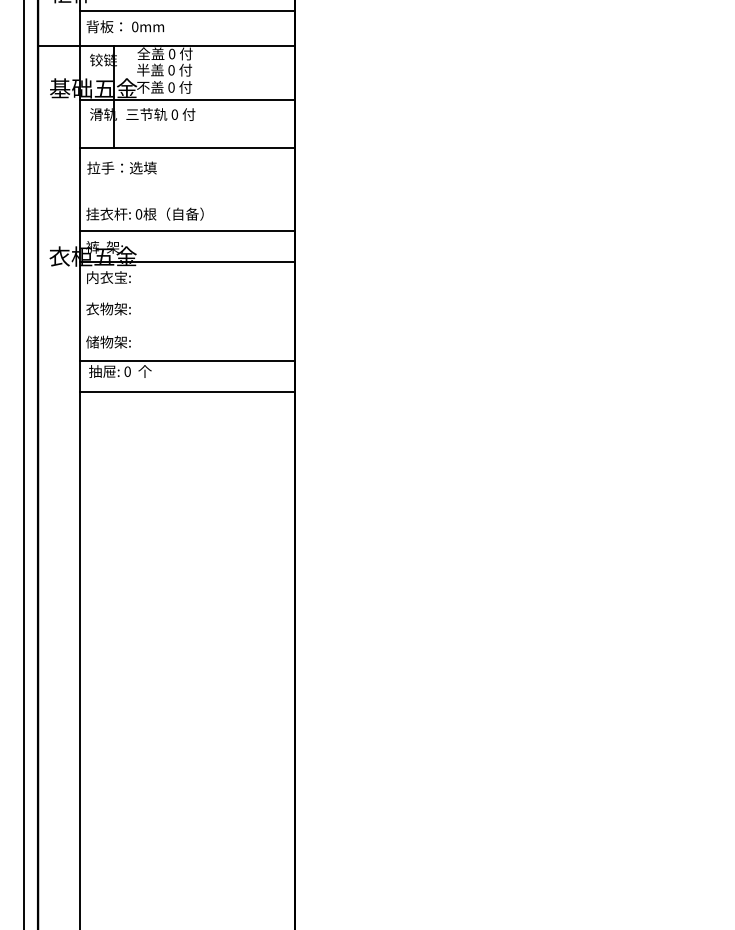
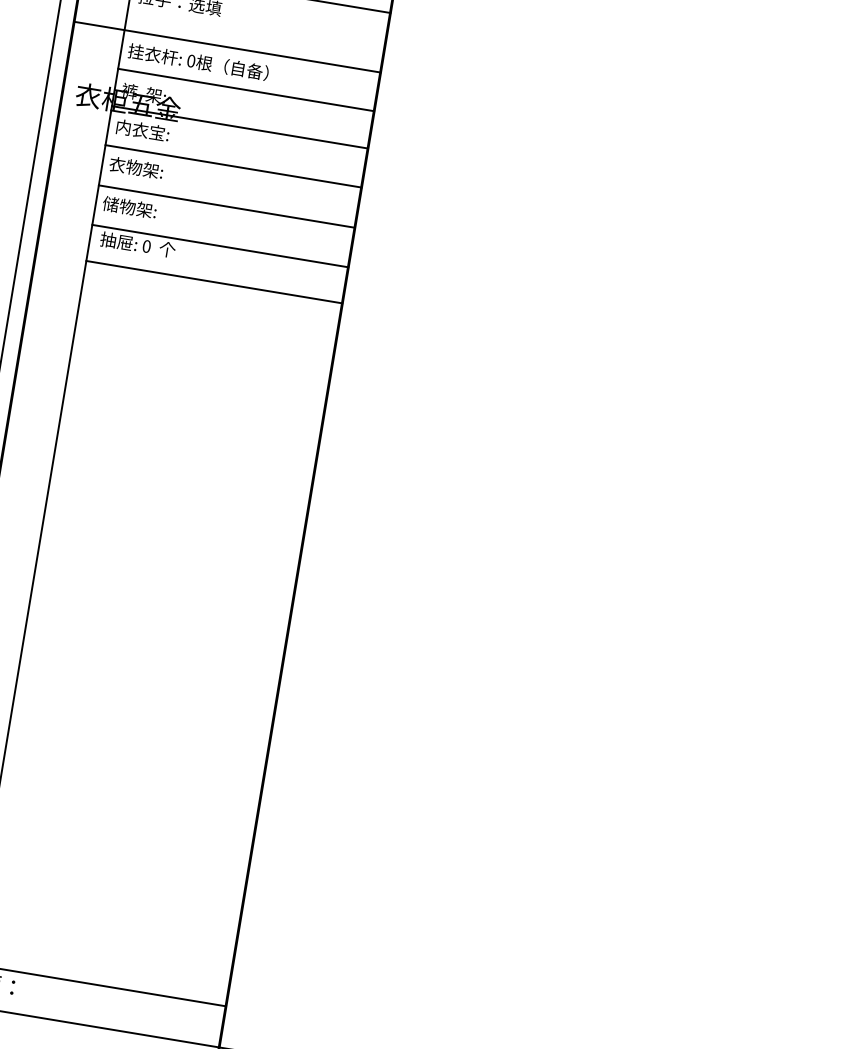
line: (166, 198) -> (227, 47), added
line: (187, 294) -> (233, 166), added
line: (187, 328) -> (226, 206), added

